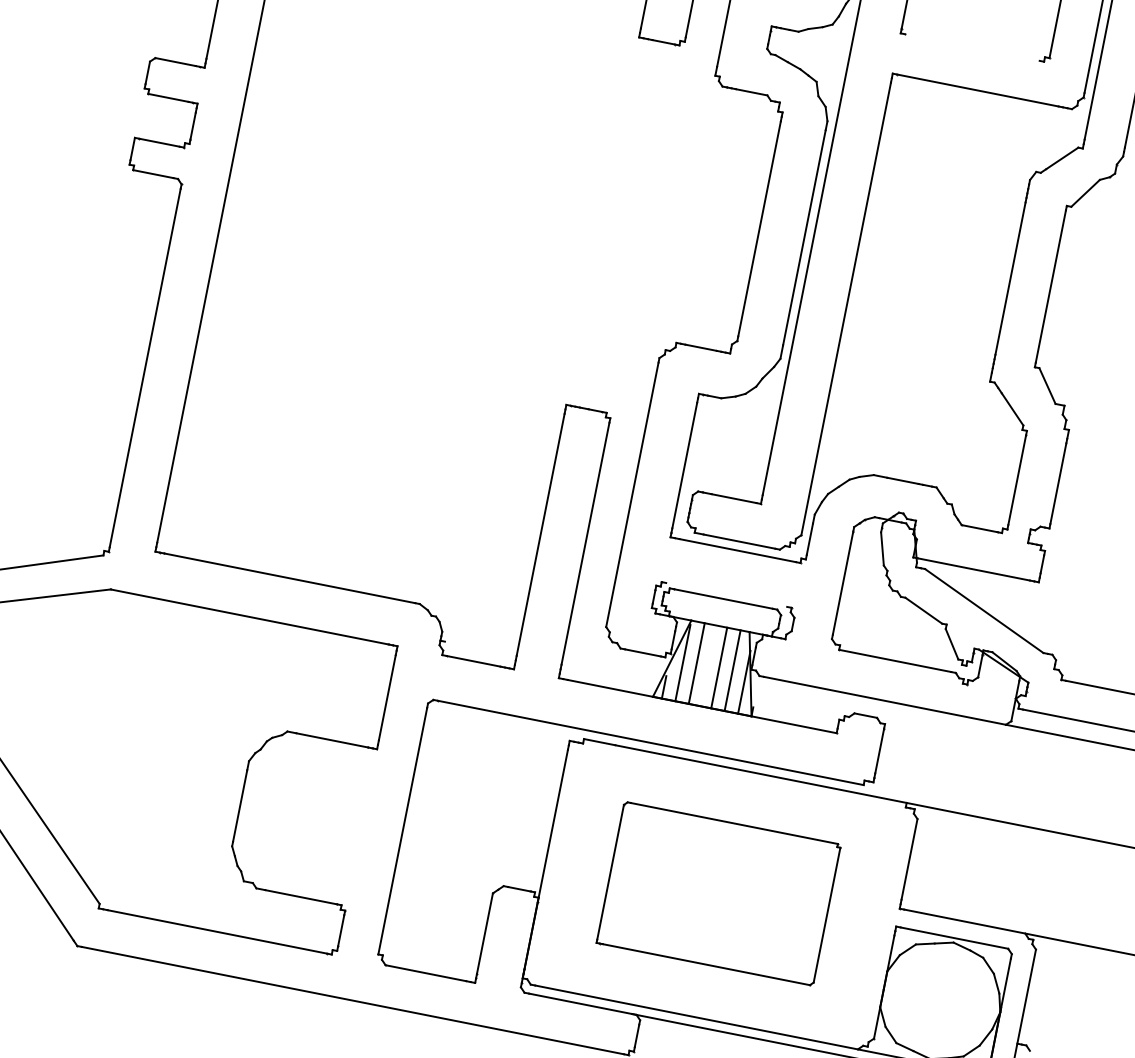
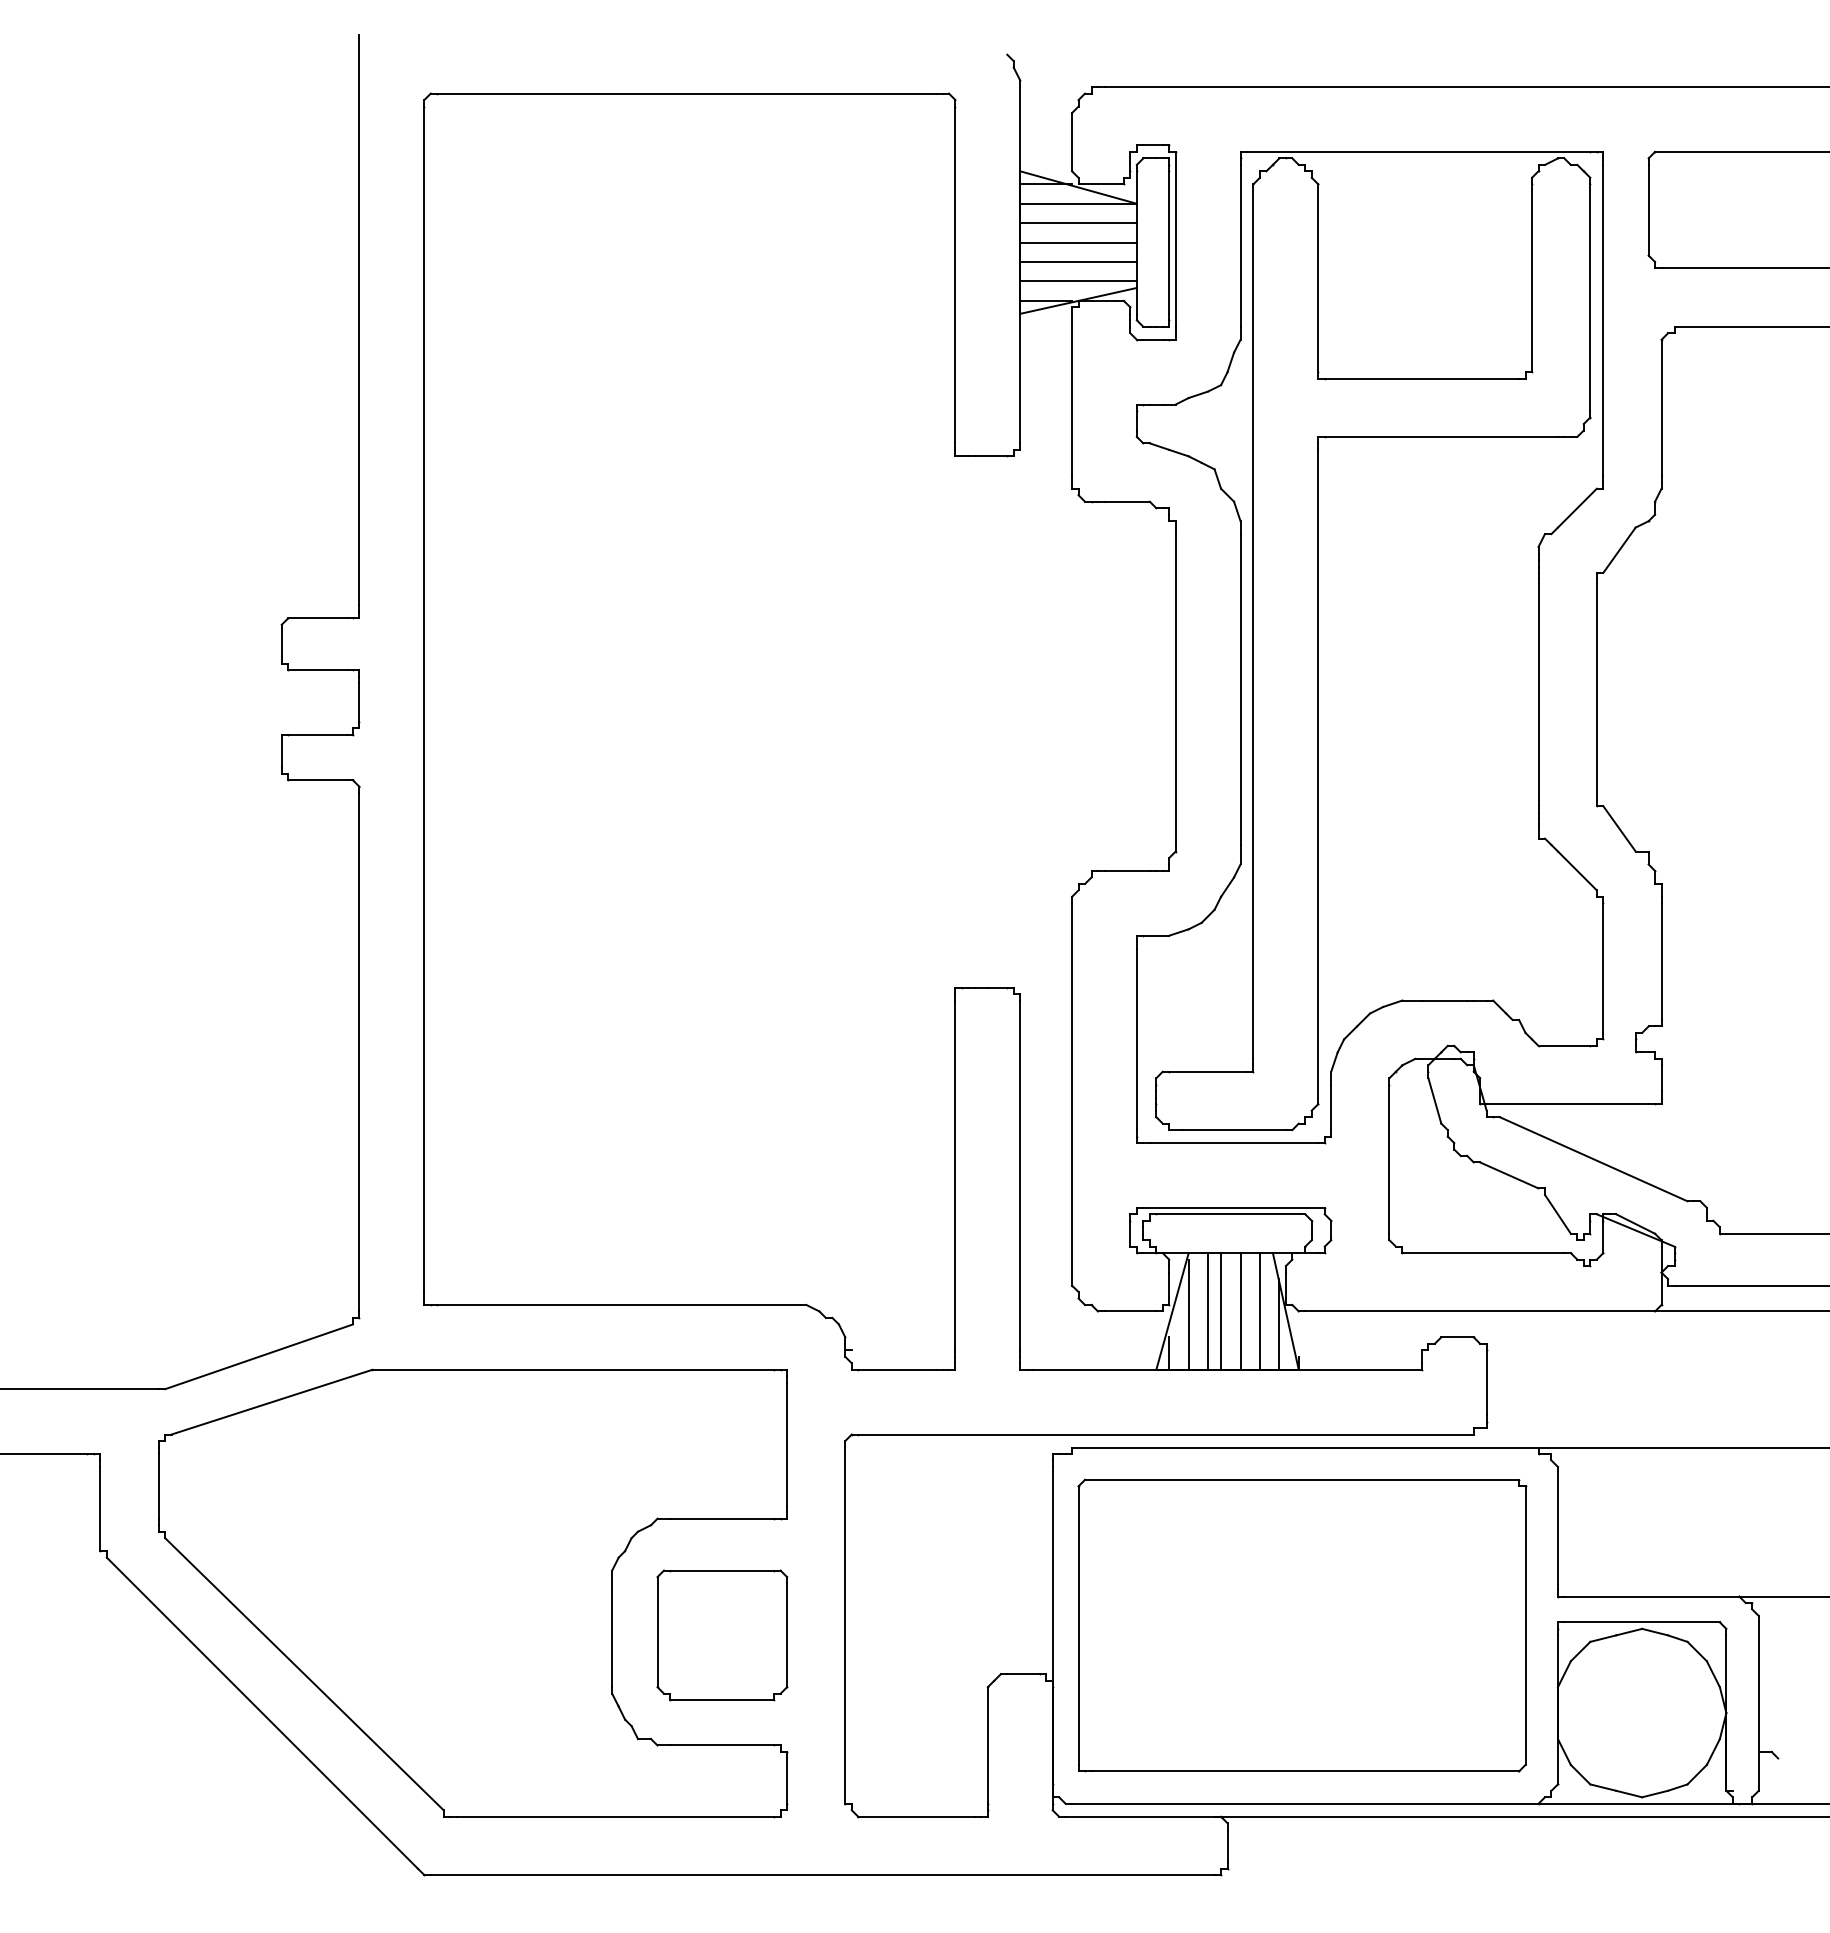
line: (972, 47) -> (1421, 378), added
line: (726, 594) -> (1230, 1207), added
line: (706, 665) -> (1221, 1311), added
part: (316, 821) -> (722, 1635), added
part: (719, 893) -> (1302, 1625), size x1.43

